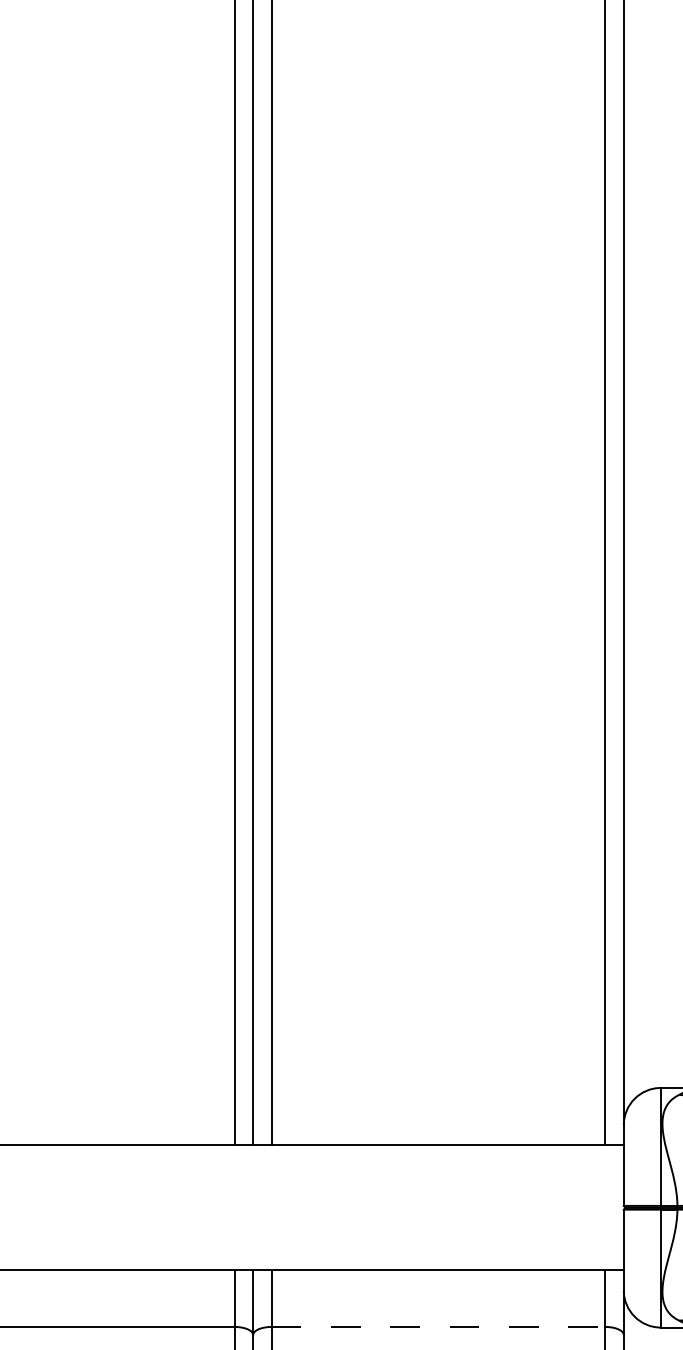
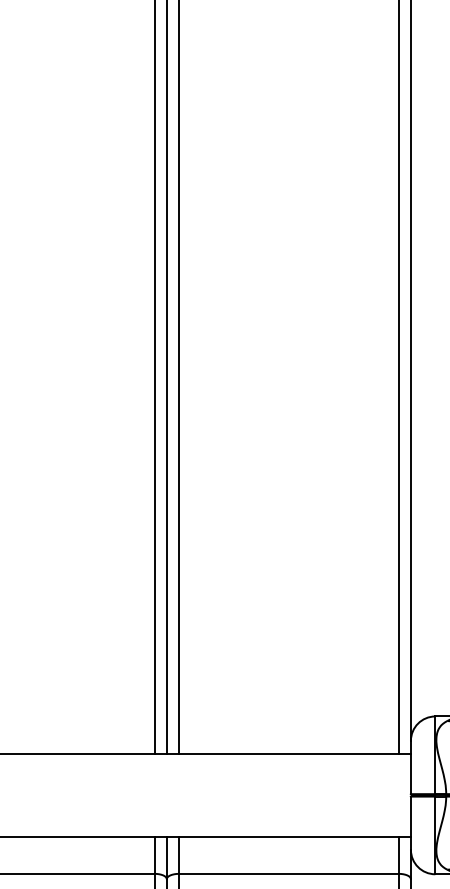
line: (437, 1326) -> (288, 873), dashed -> solid

